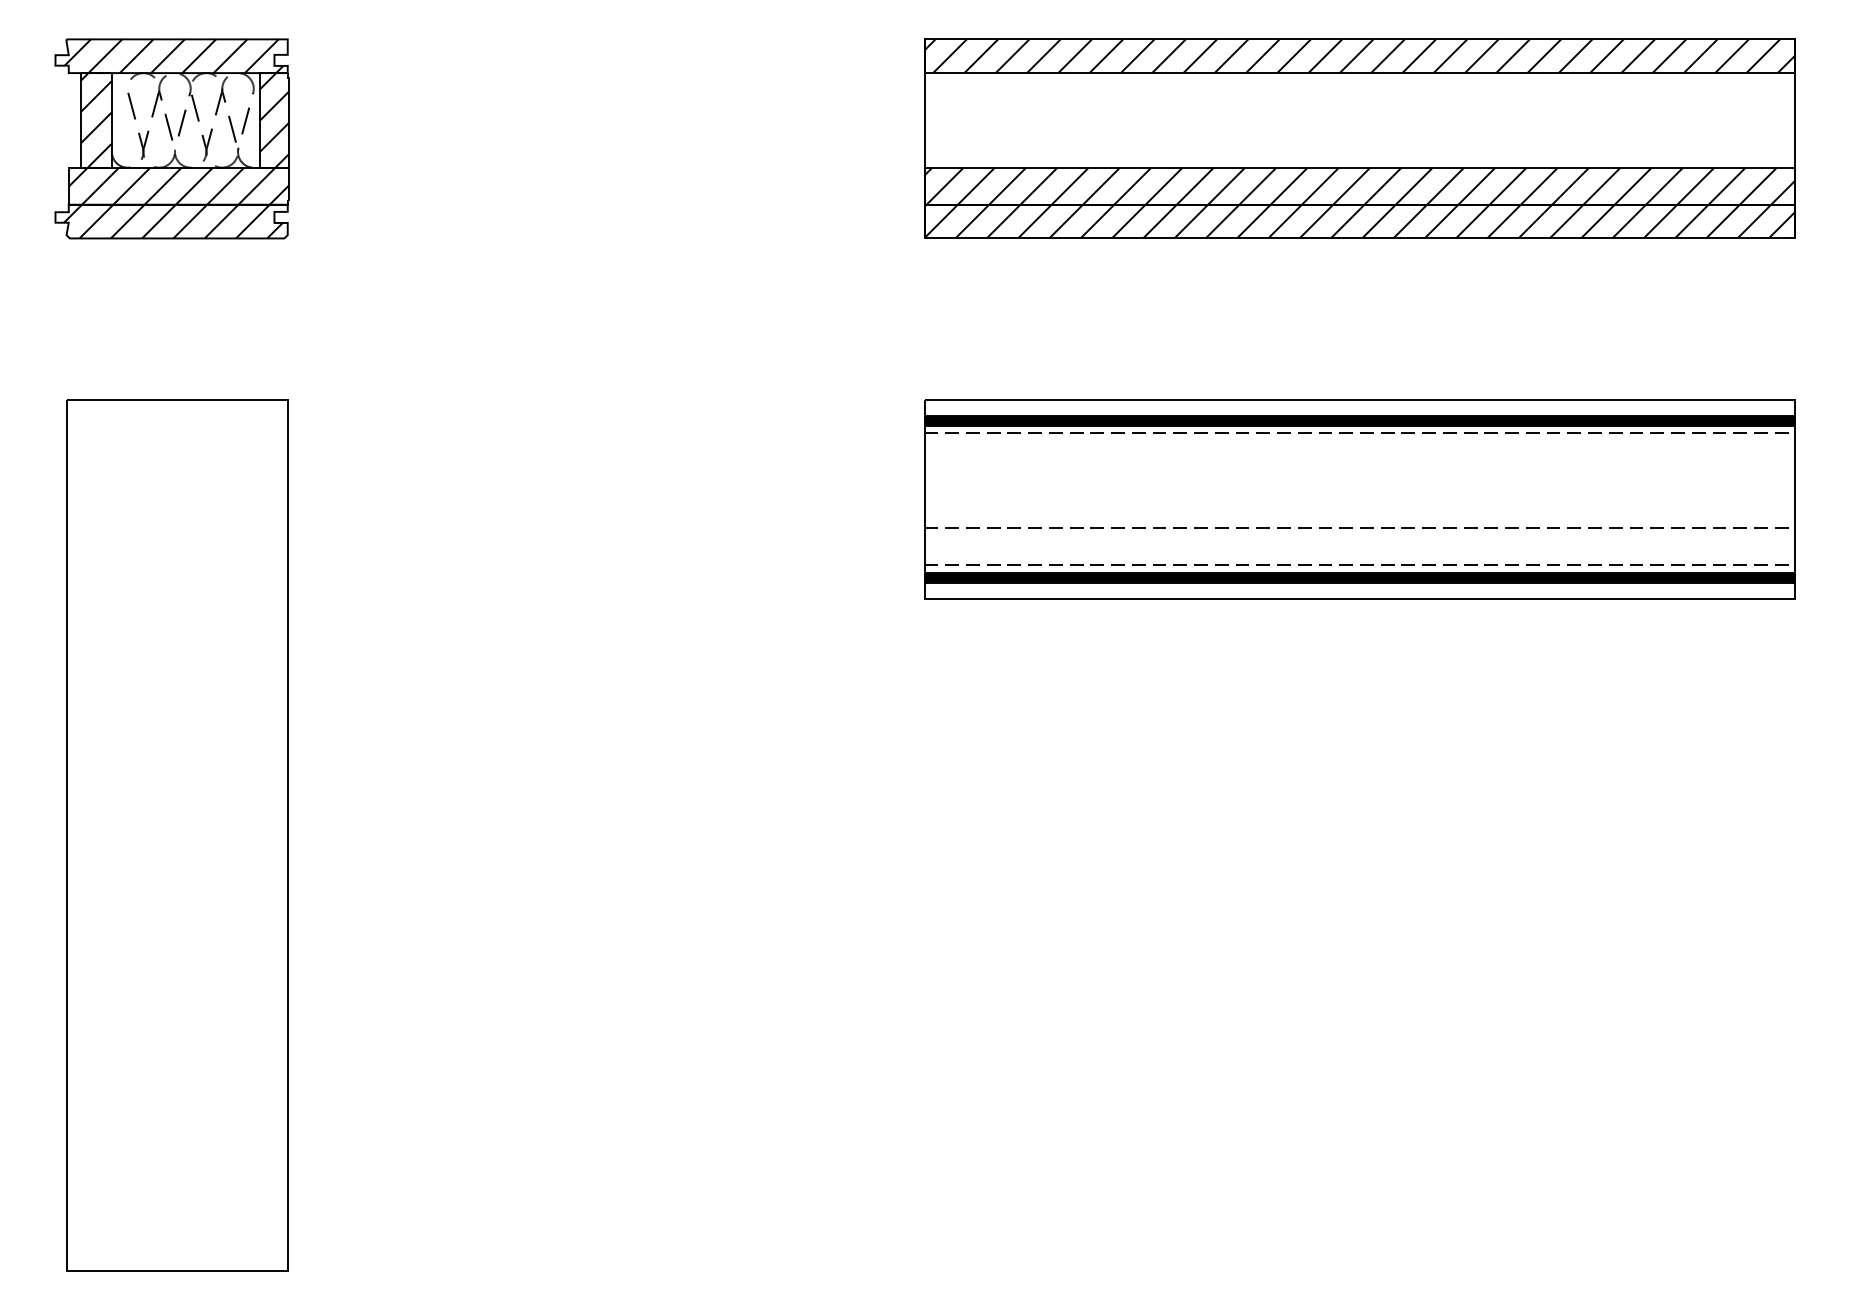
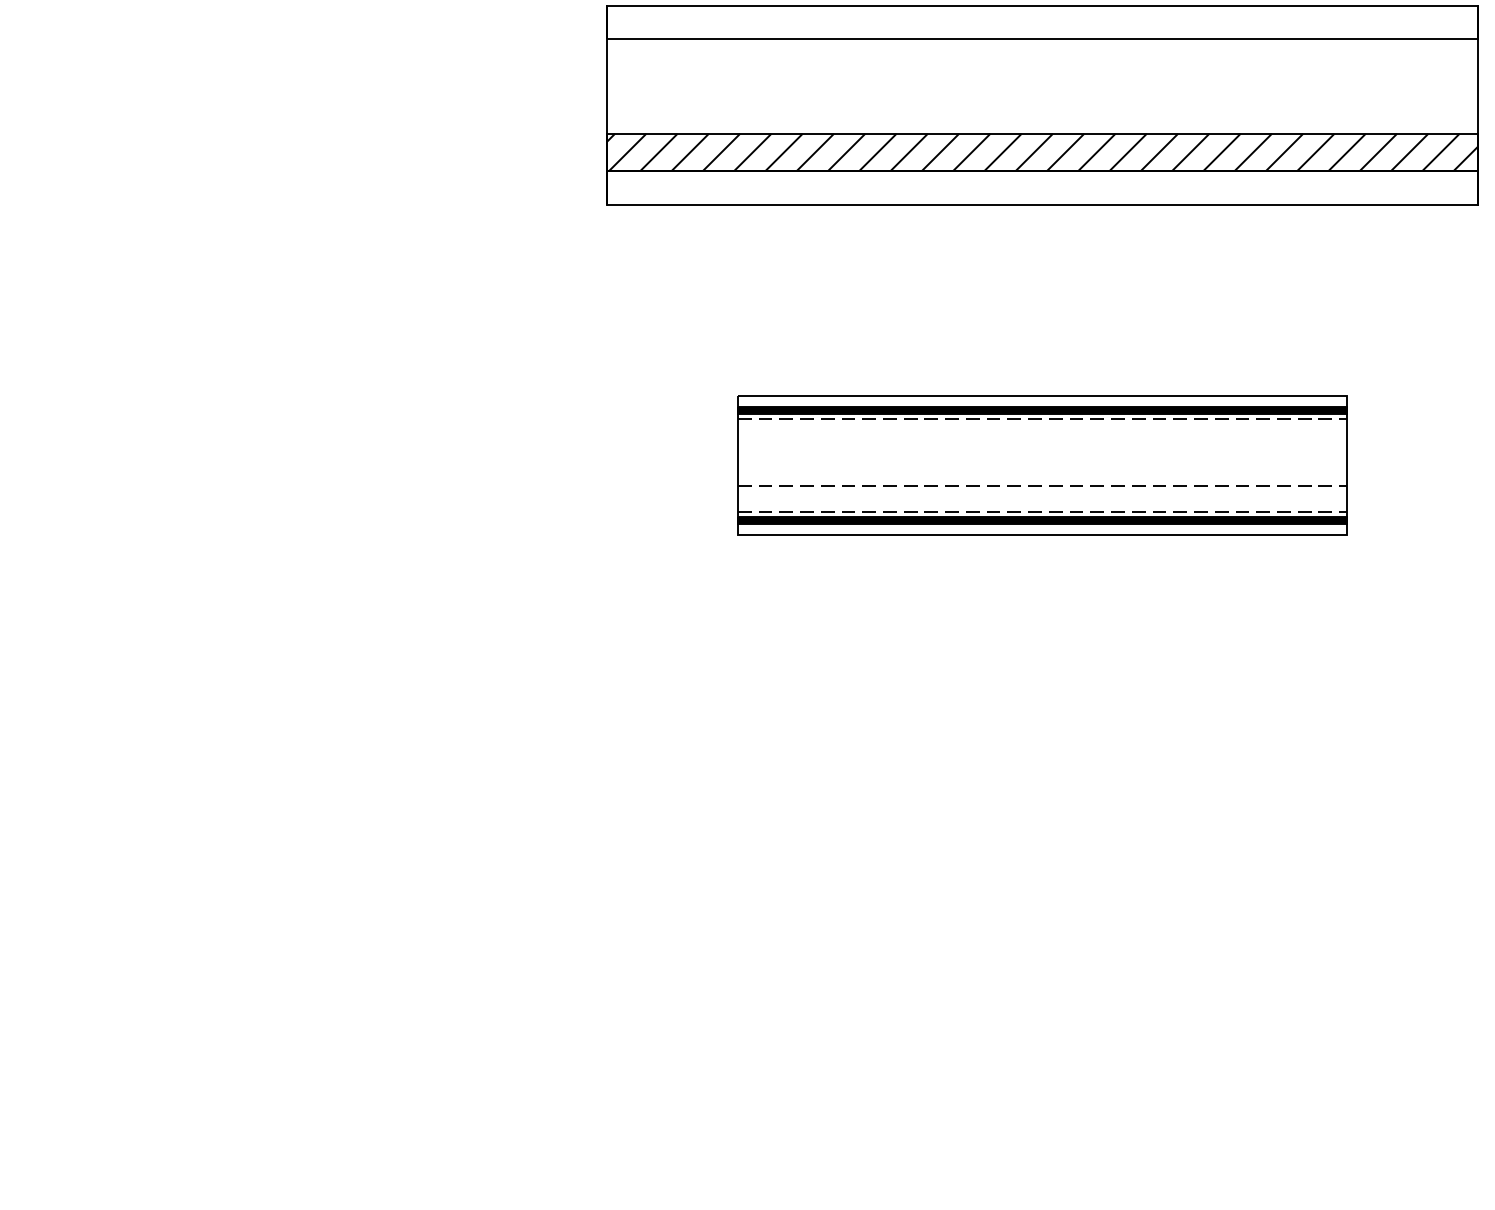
hatch: (1359, 56) -> (1042, 22), removed
hatch: (1359, 221) -> (1042, 187), removed
part: (1359, 499) -> (1042, 465), size x0.7

